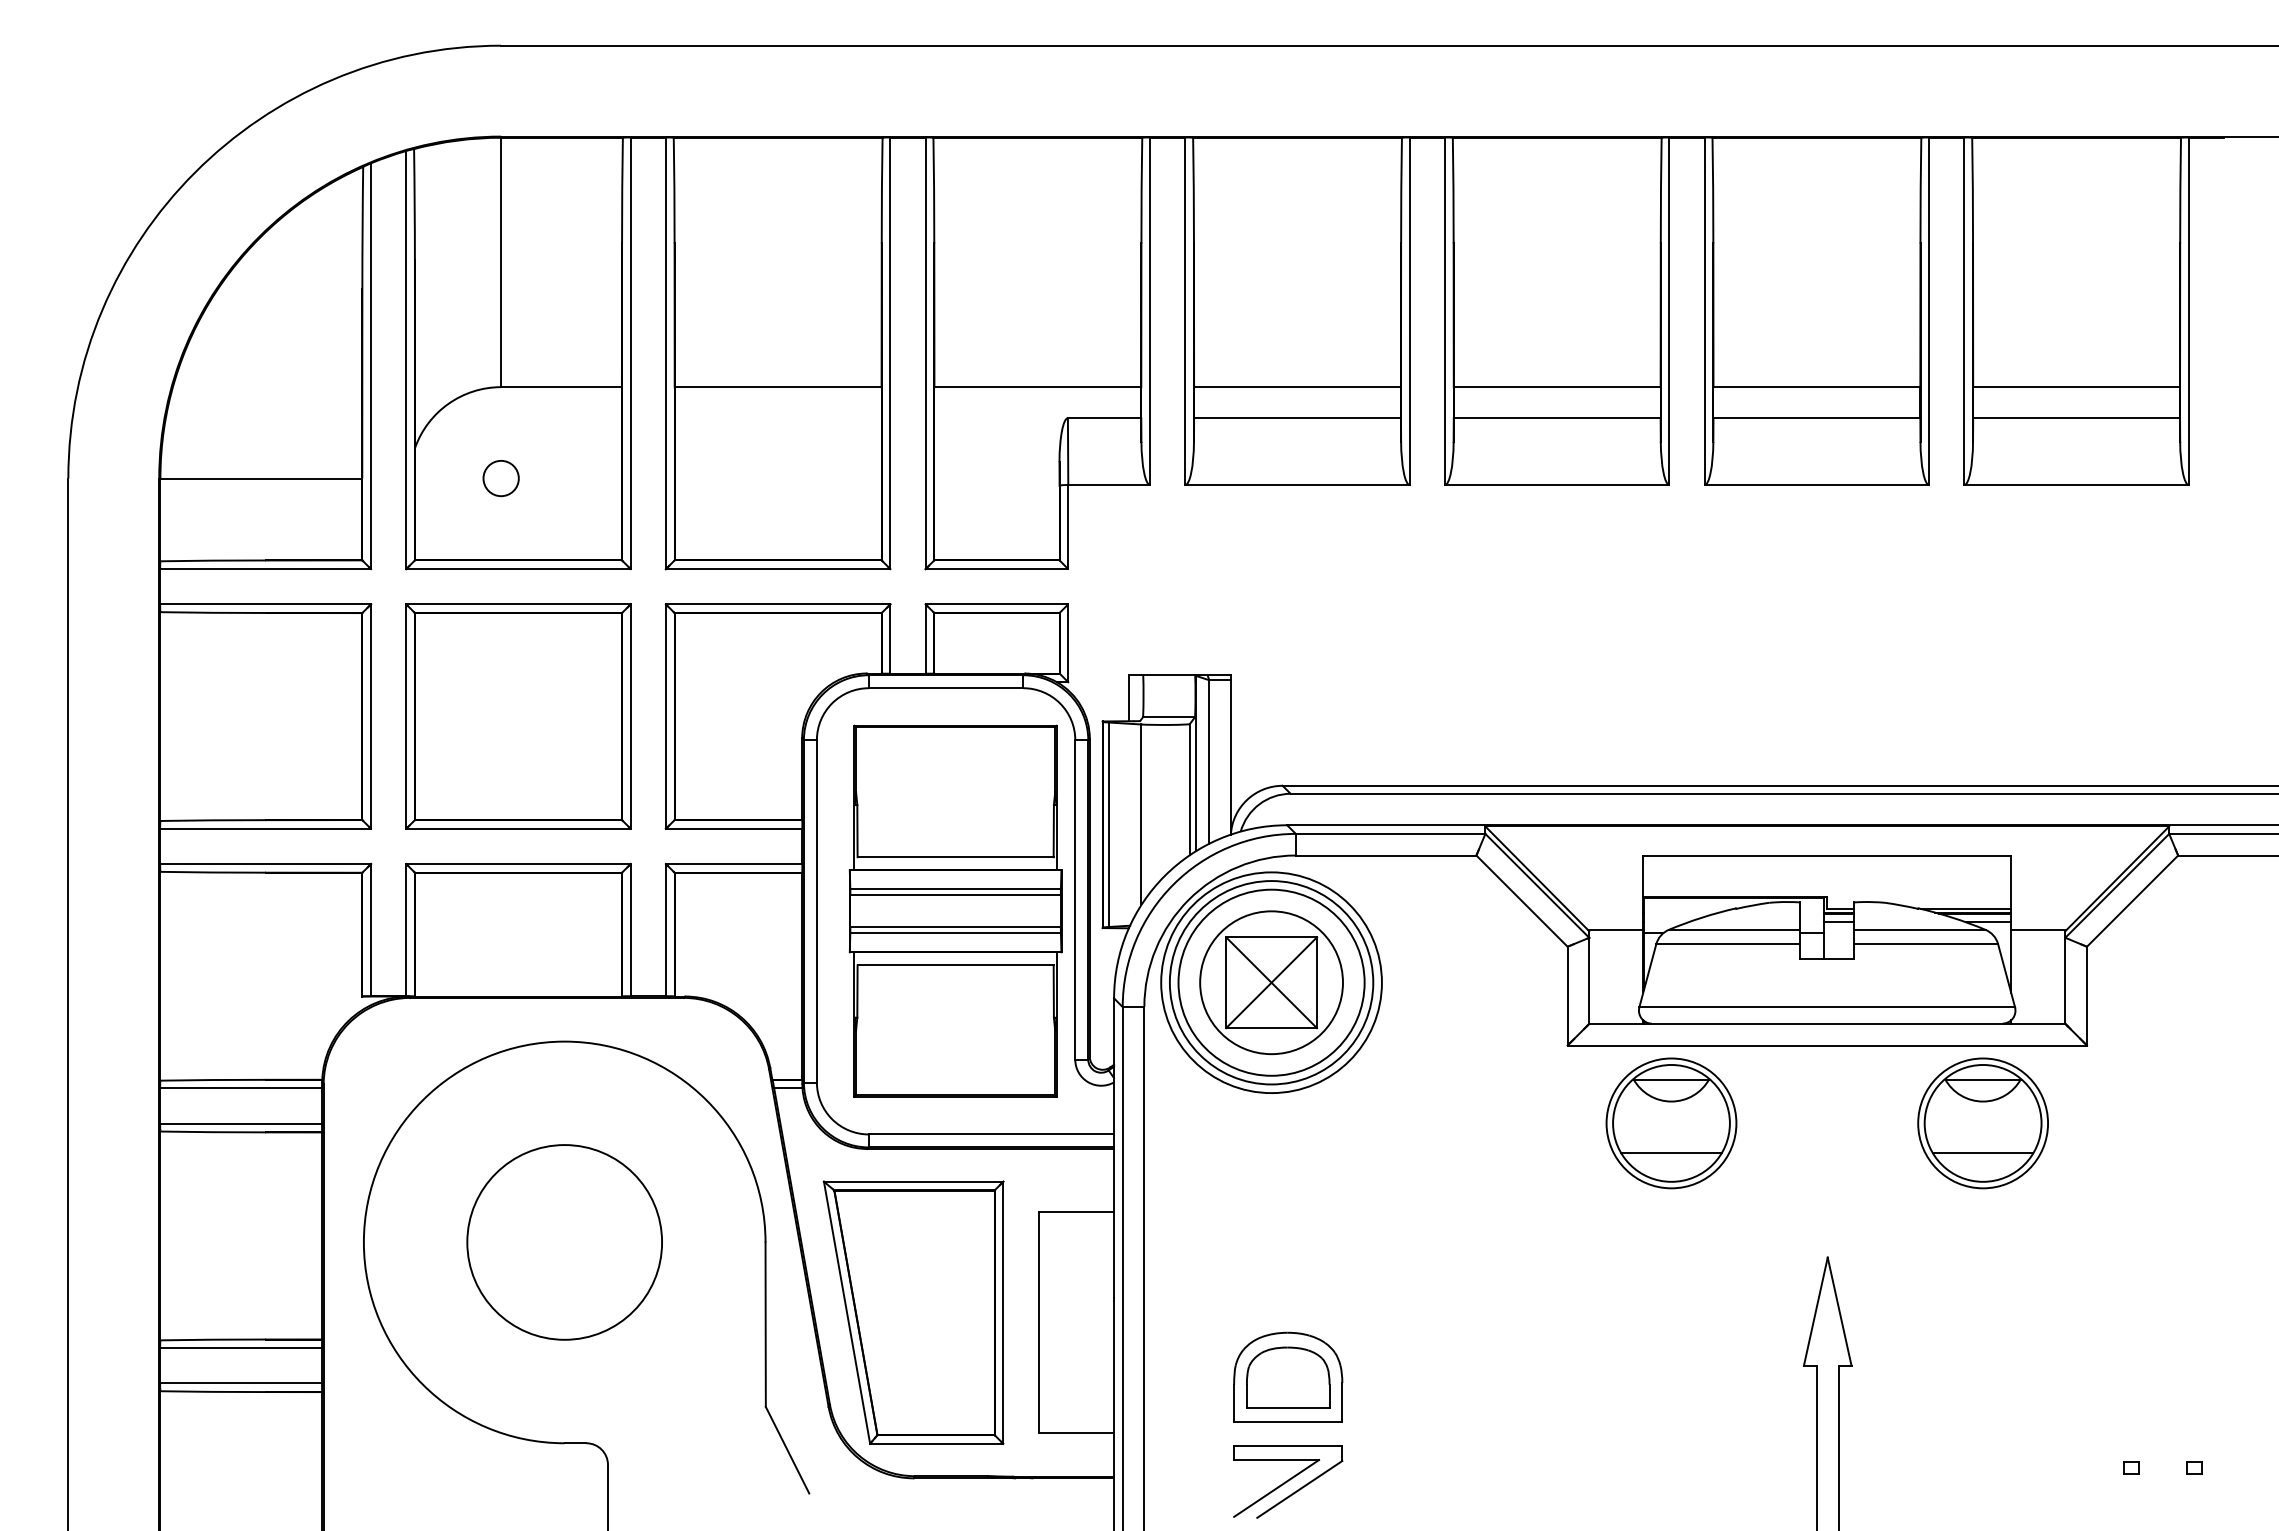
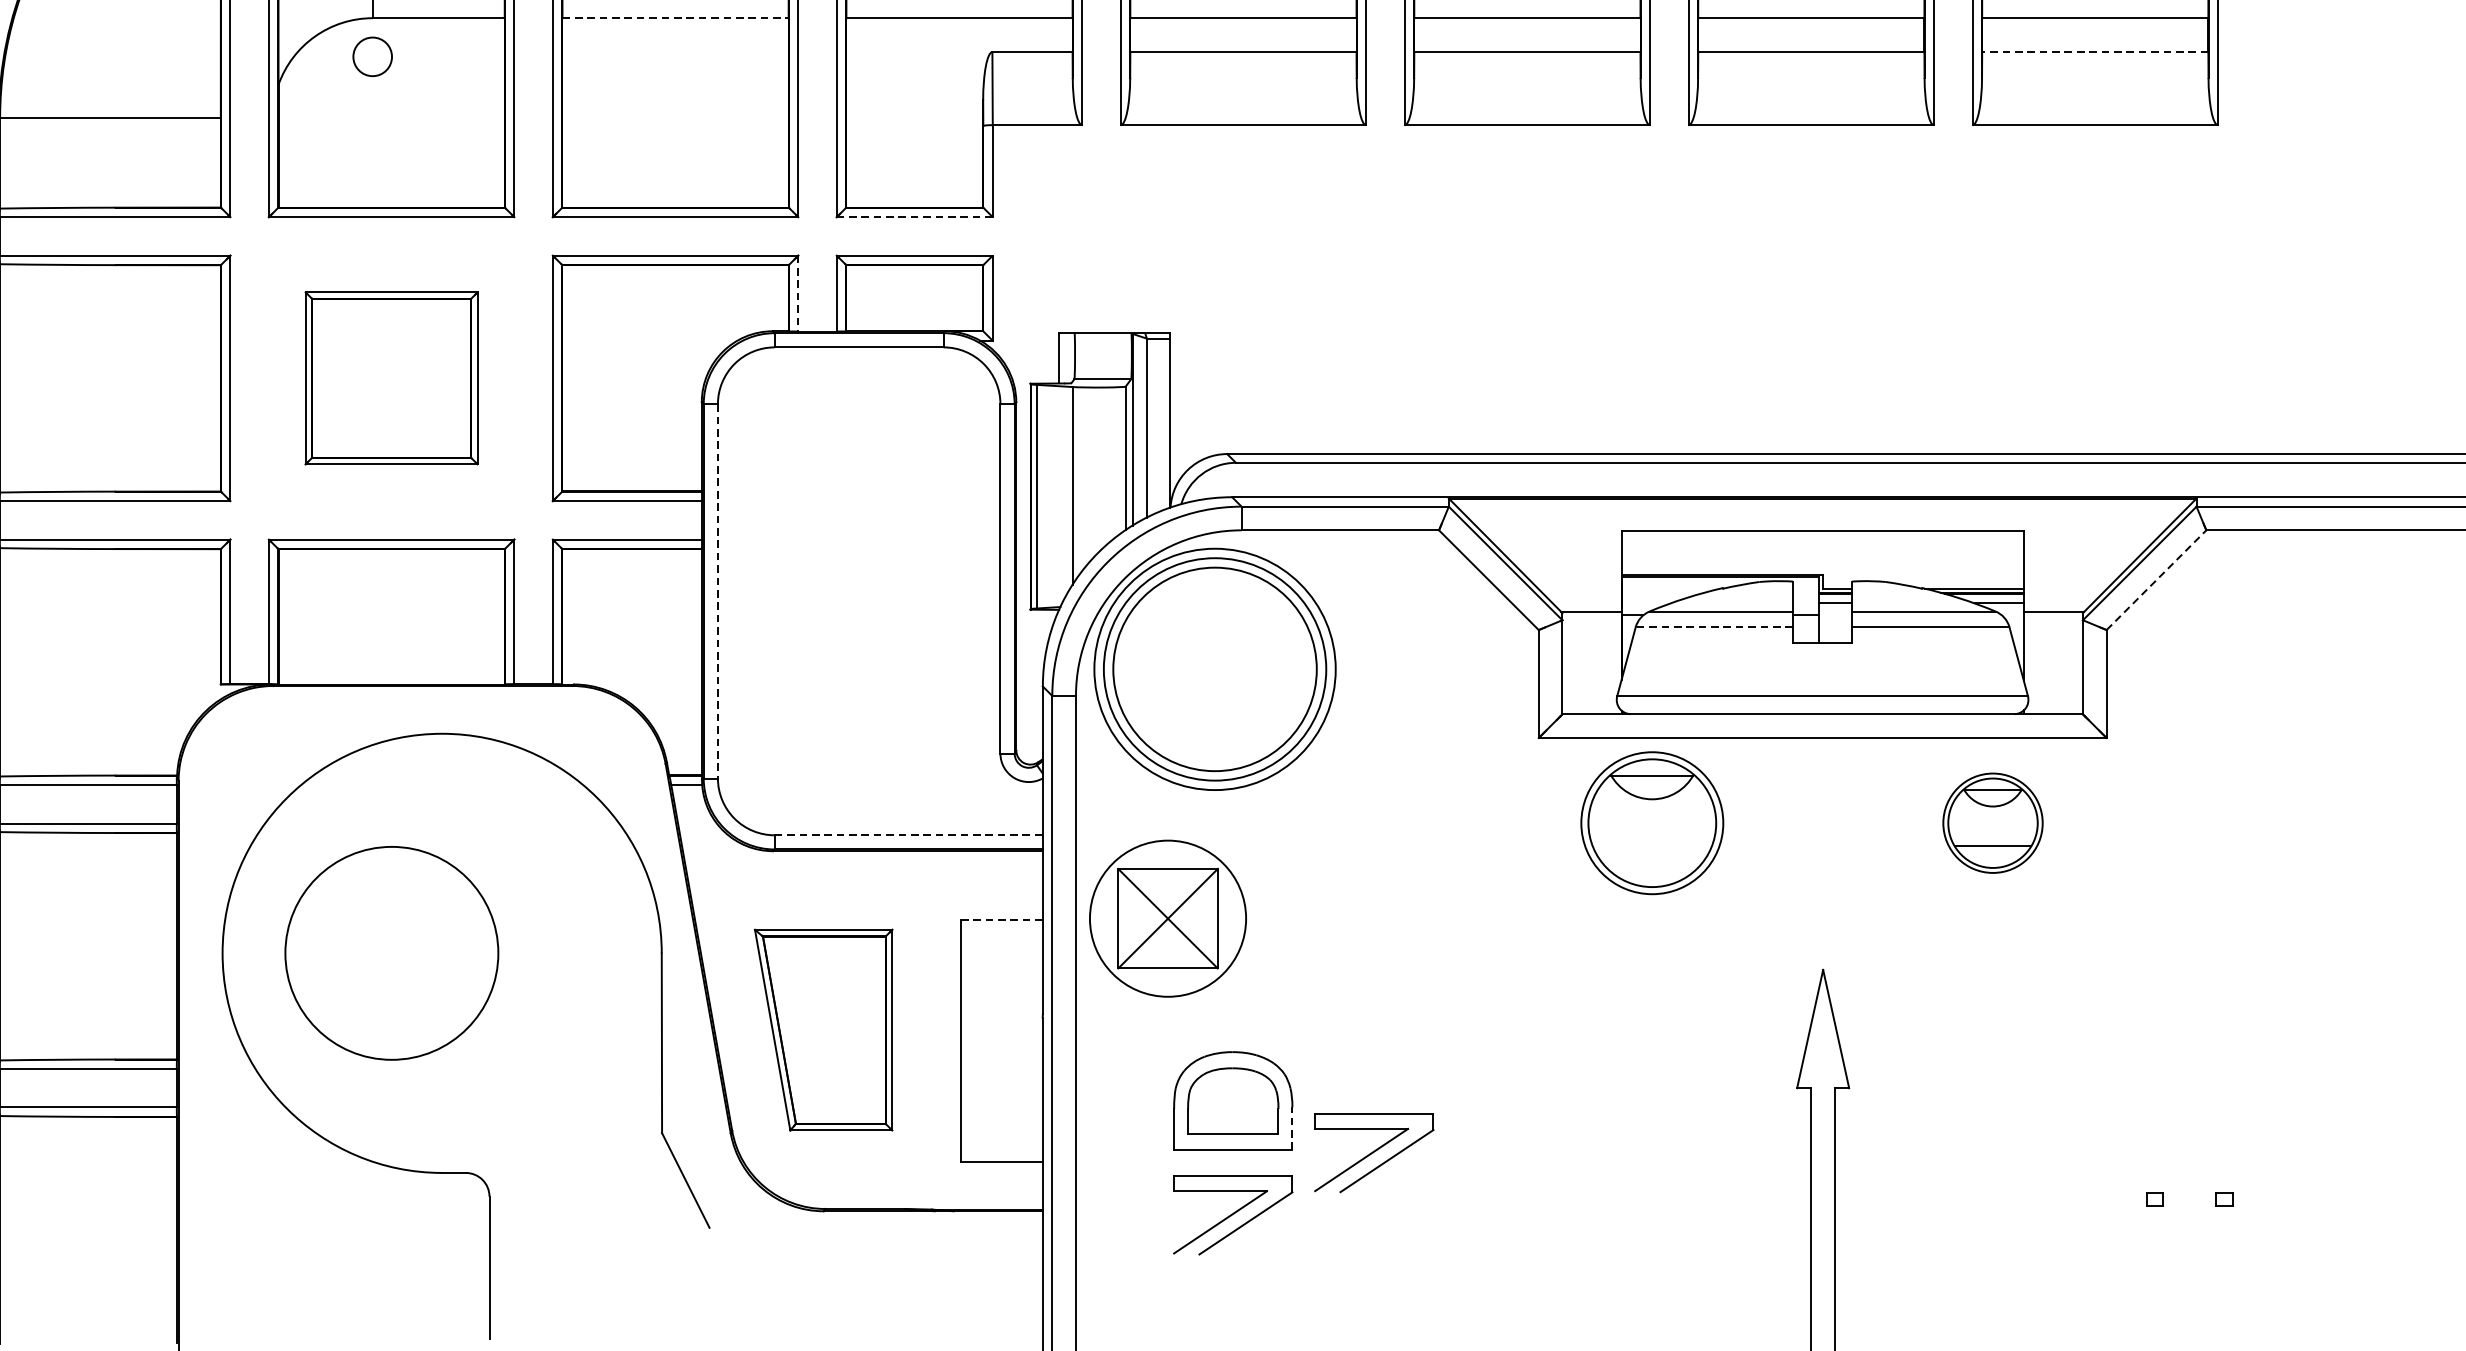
line: (778, 387) -> (675, 18), solid -> dashed
line: (2076, 418) -> (2095, 52), solid -> dashed
circle: (500, 478) -> (371, 56), moved
line: (996, 569) -> (914, 217), solid -> dashed
line: (890, 639) -> (798, 294), solid -> dashed
part: (518, 716) -> (391, 378), size x0.7
line: (2132, 900) -> (2156, 579), solid -> dashed
part: (955, 910) -> (869, 590), removed
line: (816, 911) -> (717, 591), solid -> dashed
line: (1728, 944) -> (1714, 627), solid -> dashed
part: (1271, 982) -> (1167, 918), moved
part: (1982, 1123) -> (1992, 823), size x0.7
line: (991, 1134) -> (908, 835), solid -> dashed
line: (1671, 1153) -> (1652, 856), removed
line: (1076, 1212) -> (1001, 920), solid -> dashed
circle: (564, 1242) -> (391, 953), moved
part: (913, 1312) -> (823, 1029), size x0.7
line: (1342, 1402) -> (1292, 1128), solid -> dashed
part: (1417, 1424) -> (1374, 1152), added

